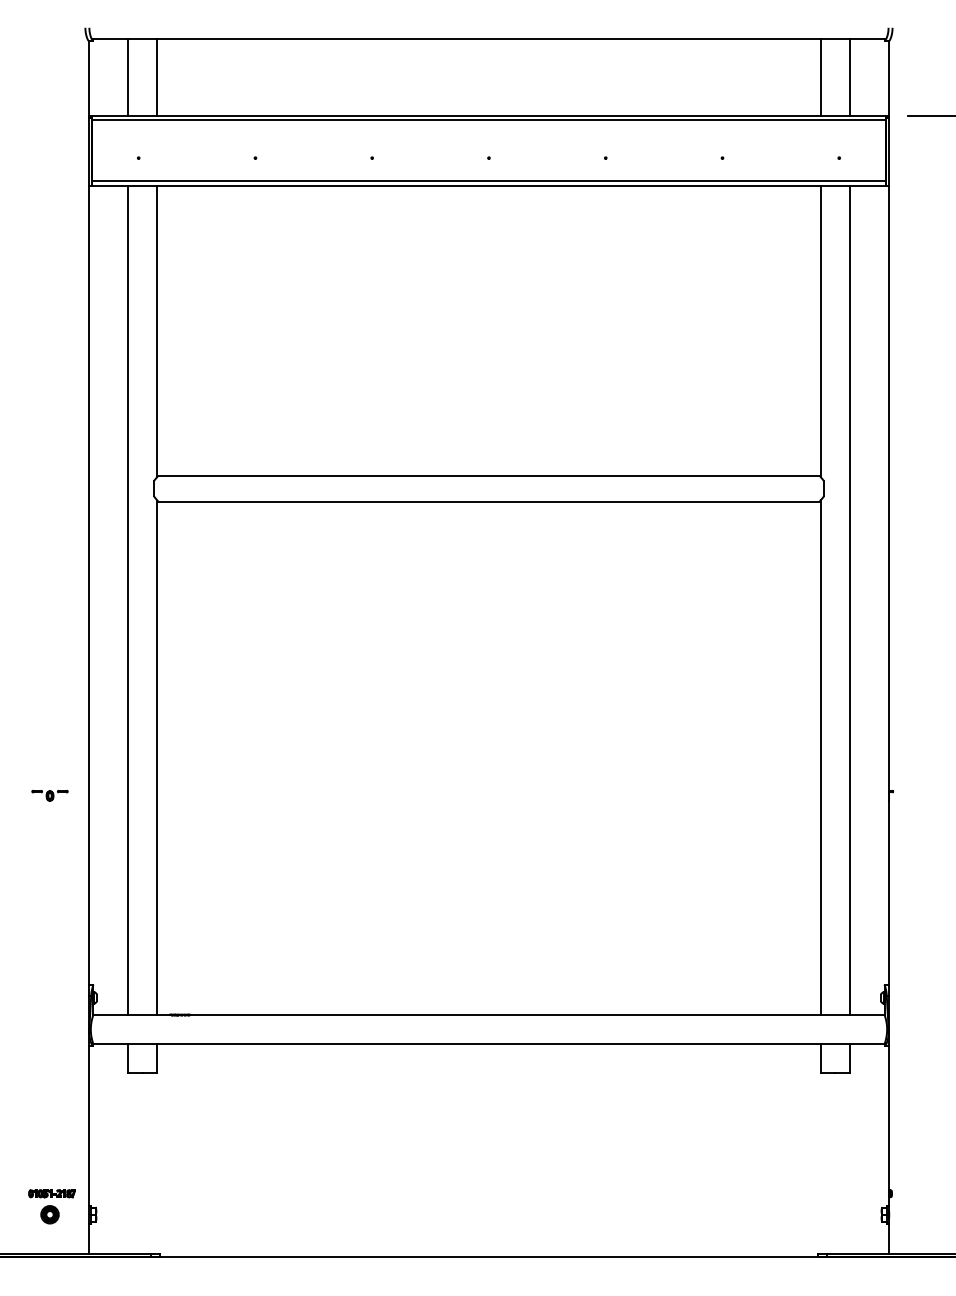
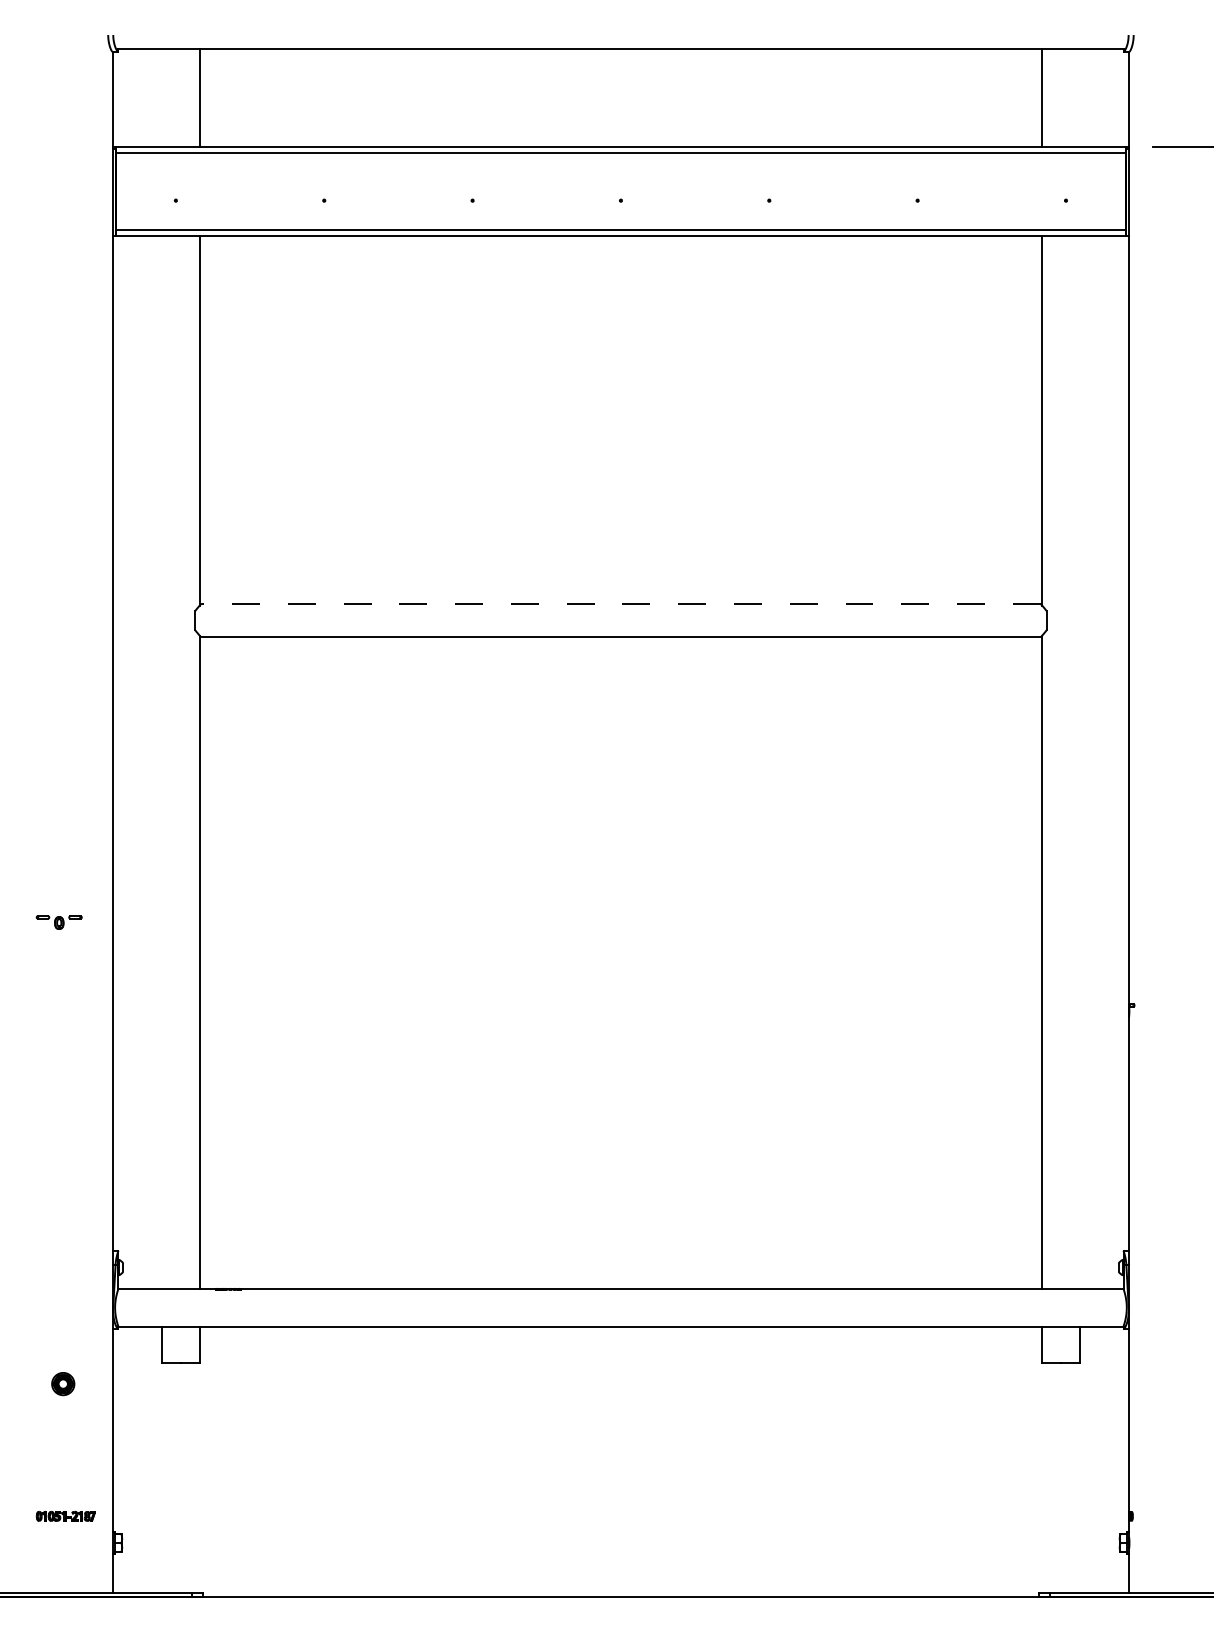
line: (128, 76) -> (162, 97), removed
line: (849, 76) -> (1079, 97), removed
line: (488, 475) -> (620, 603), solid -> dashed
line: (128, 600) -> (162, 762), removed
line: (849, 600) -> (1079, 762), removed
part: (49, 795) -> (58, 922), moved
part: (50, 1215) -> (63, 1384), moved

